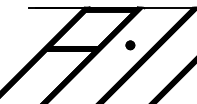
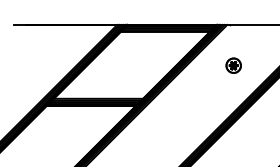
part: (130, 45) -> (233, 65), moved

